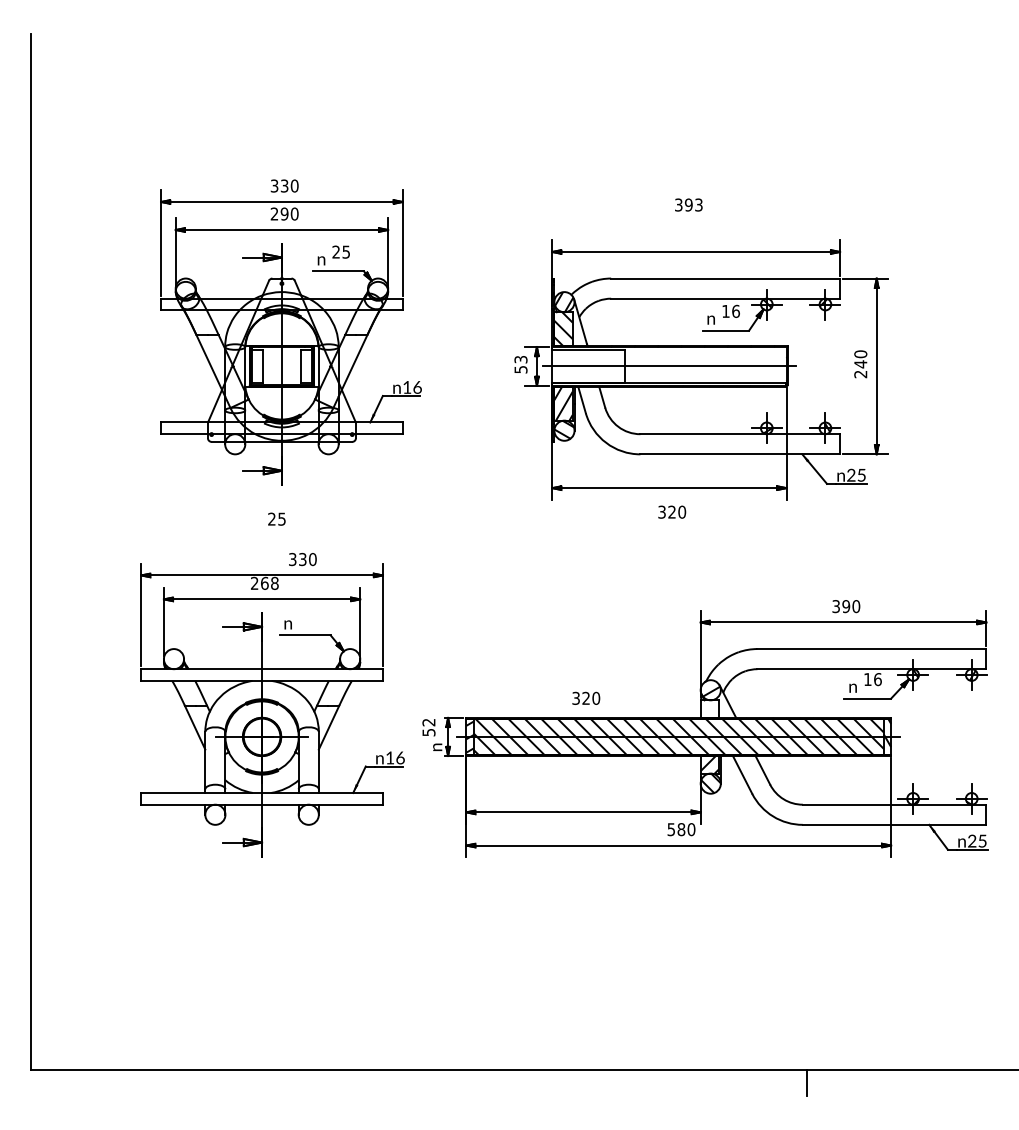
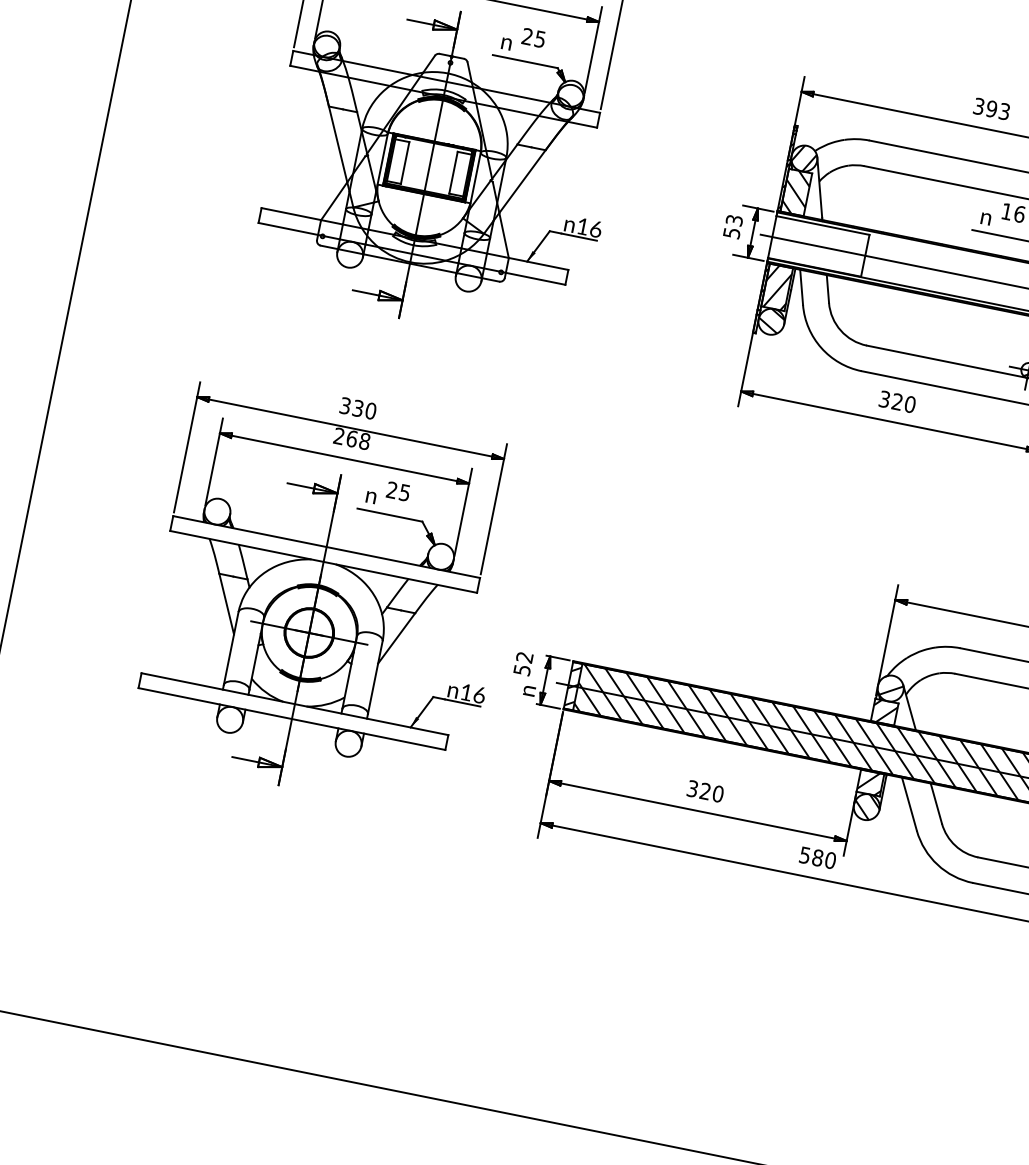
text: (688, 204) -> (991, 108), moved
text: (672, 511) -> (898, 401), moved
text: (276, 518) -> (398, 490), moved
text: (302, 559) -> (357, 408), moved
text: (586, 697) -> (706, 790), moved
hatch: (709, 708) -> (884, 711), added

